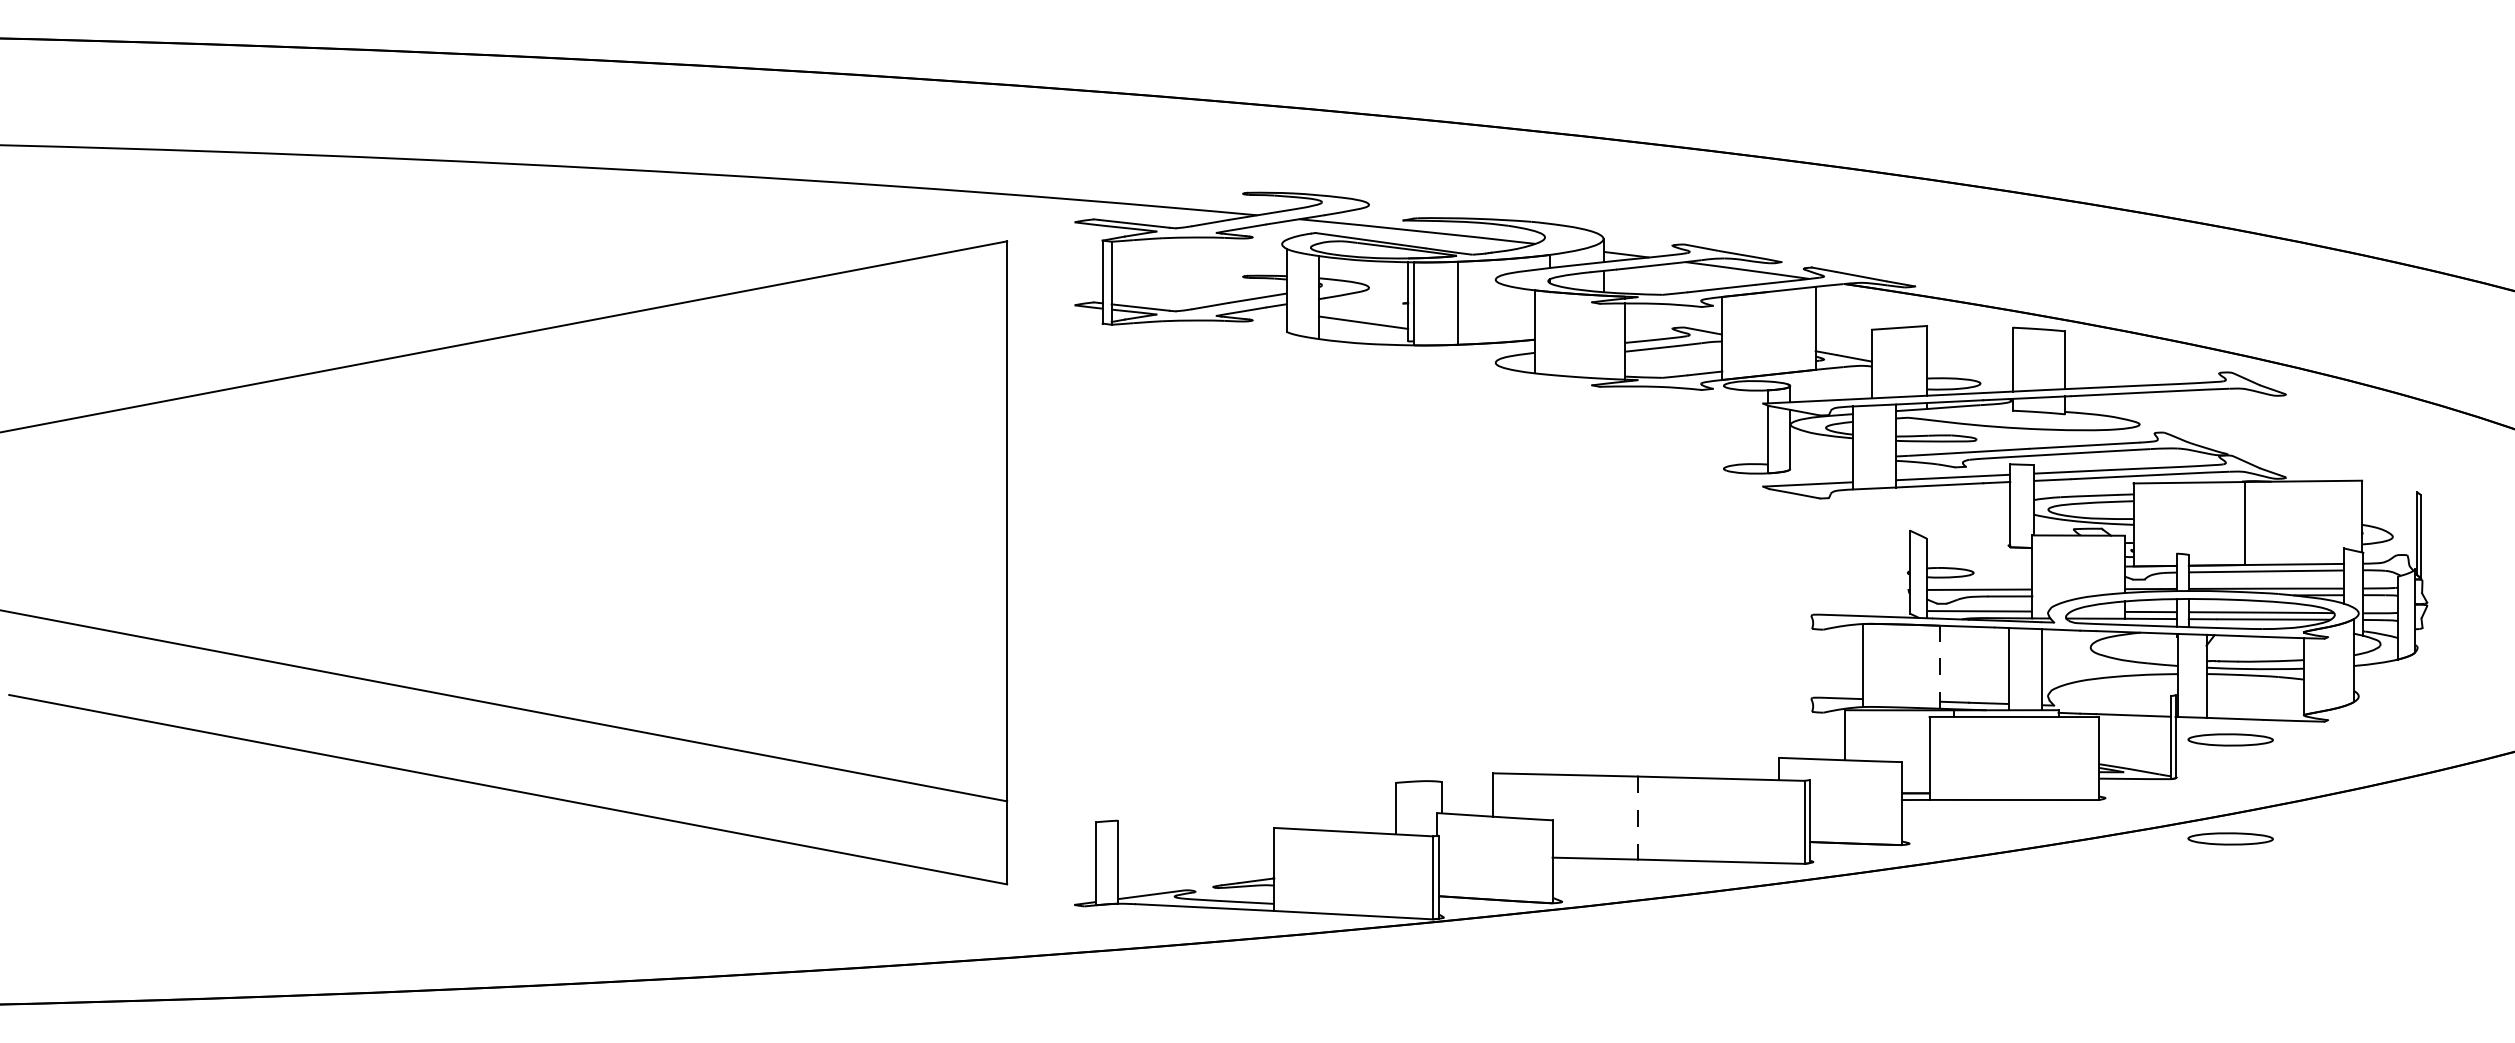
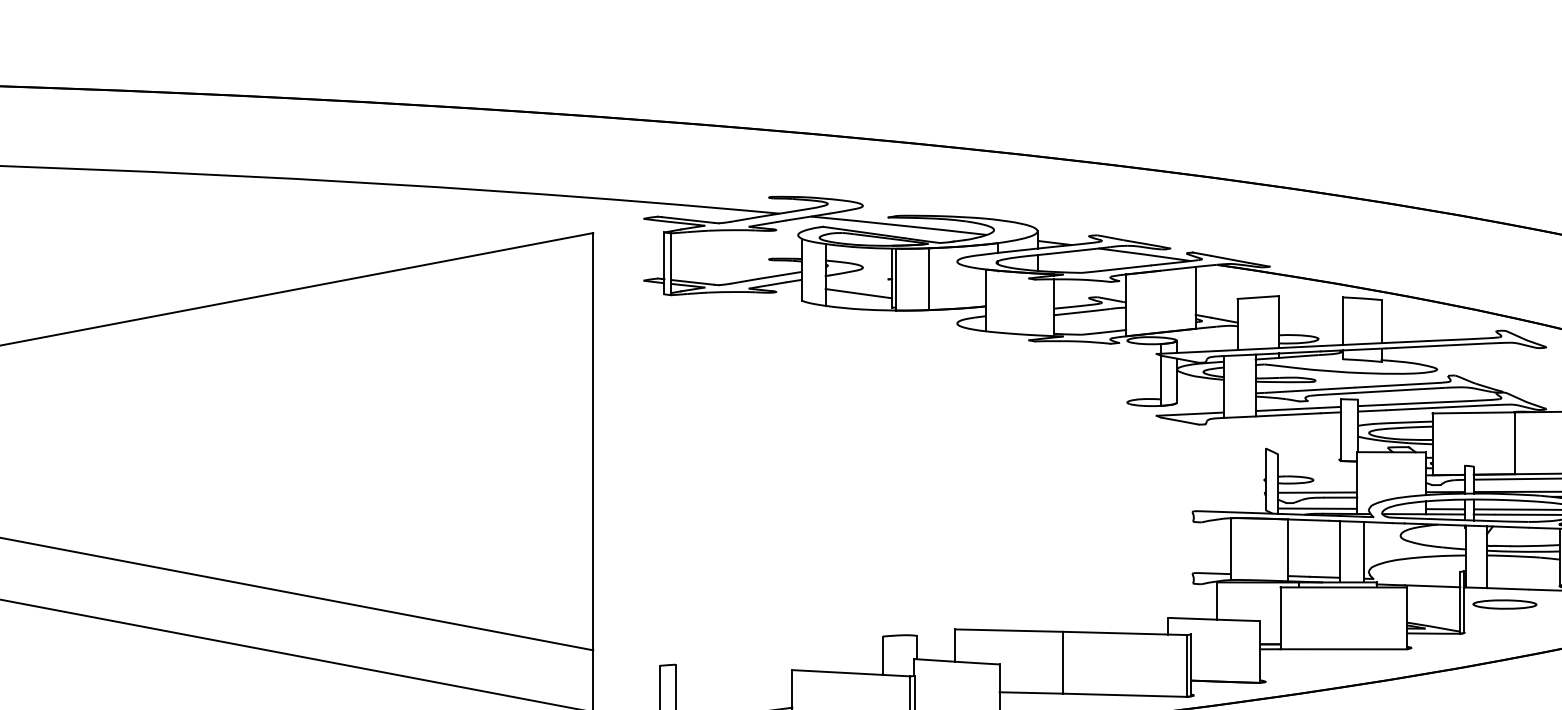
line: (1940, 667) -> (1288, 550), dashed -> solid
line: (1637, 818) -> (1062, 663), dashed -> solid
part: (2230, 838) -> (1504, 677), removed

